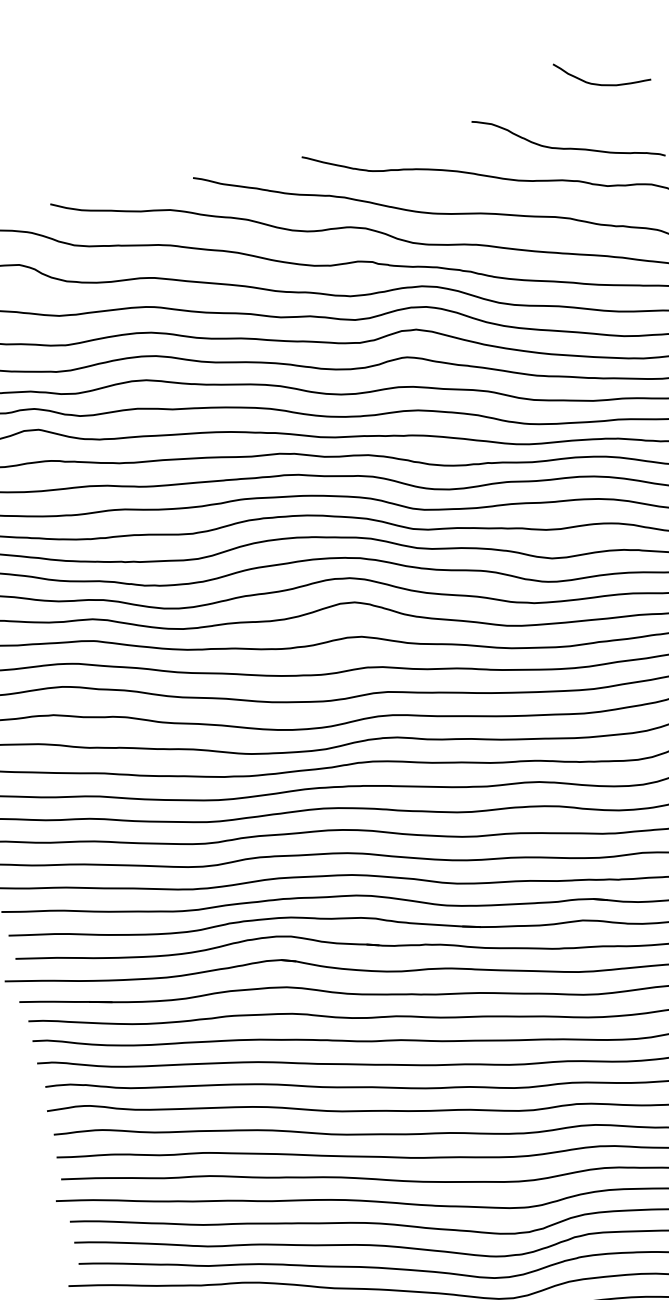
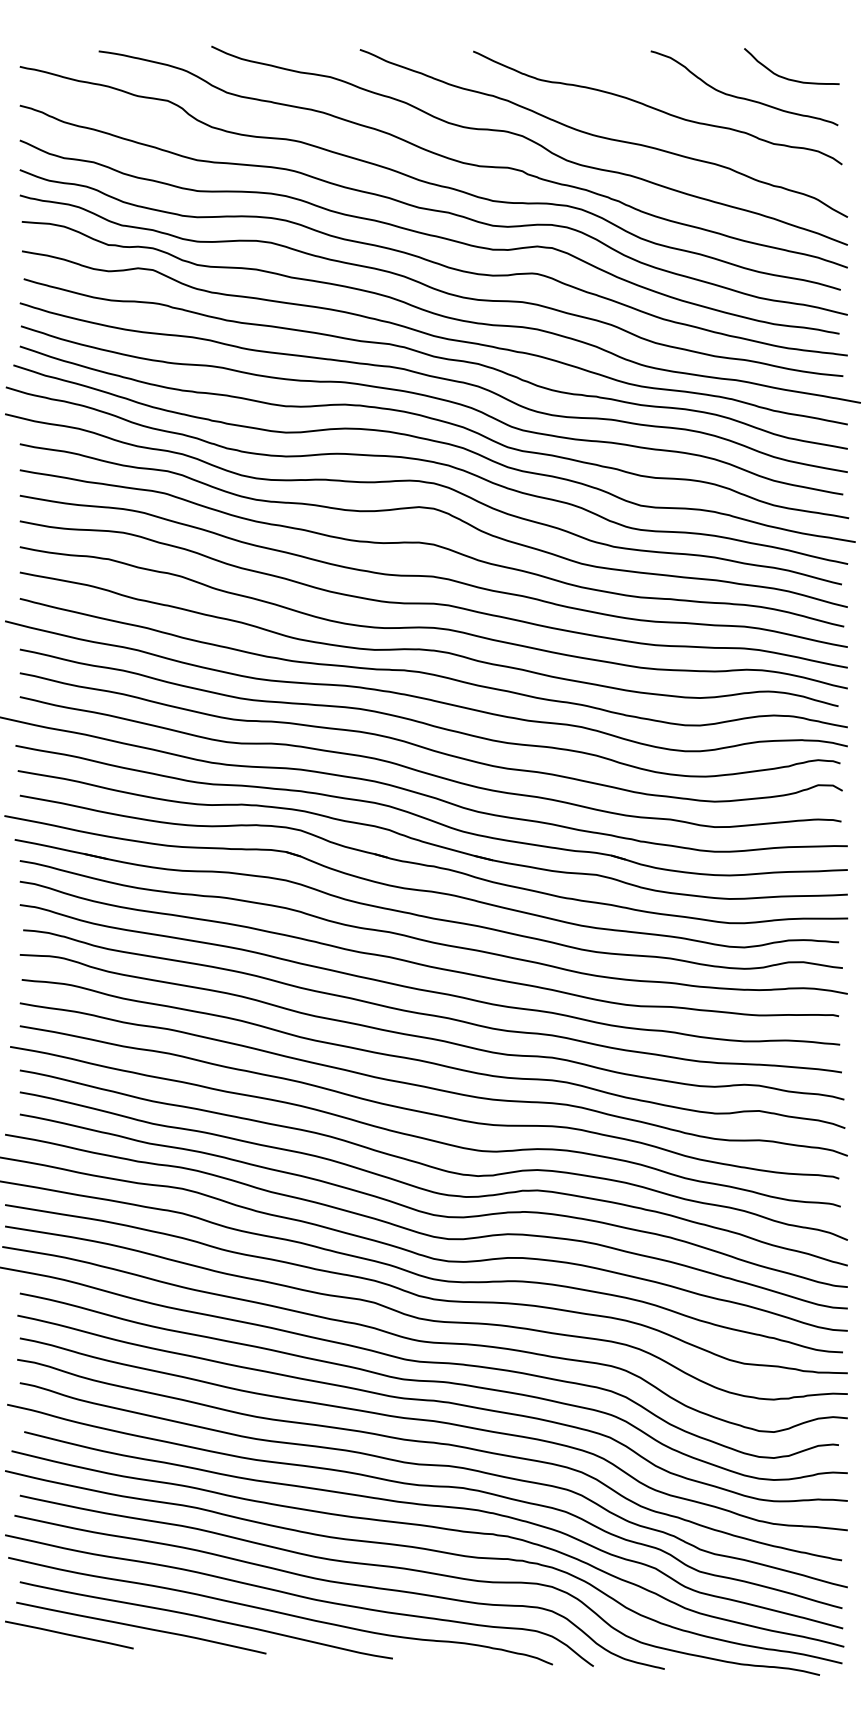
curve: (599, 83) -> (786, 77), moved

